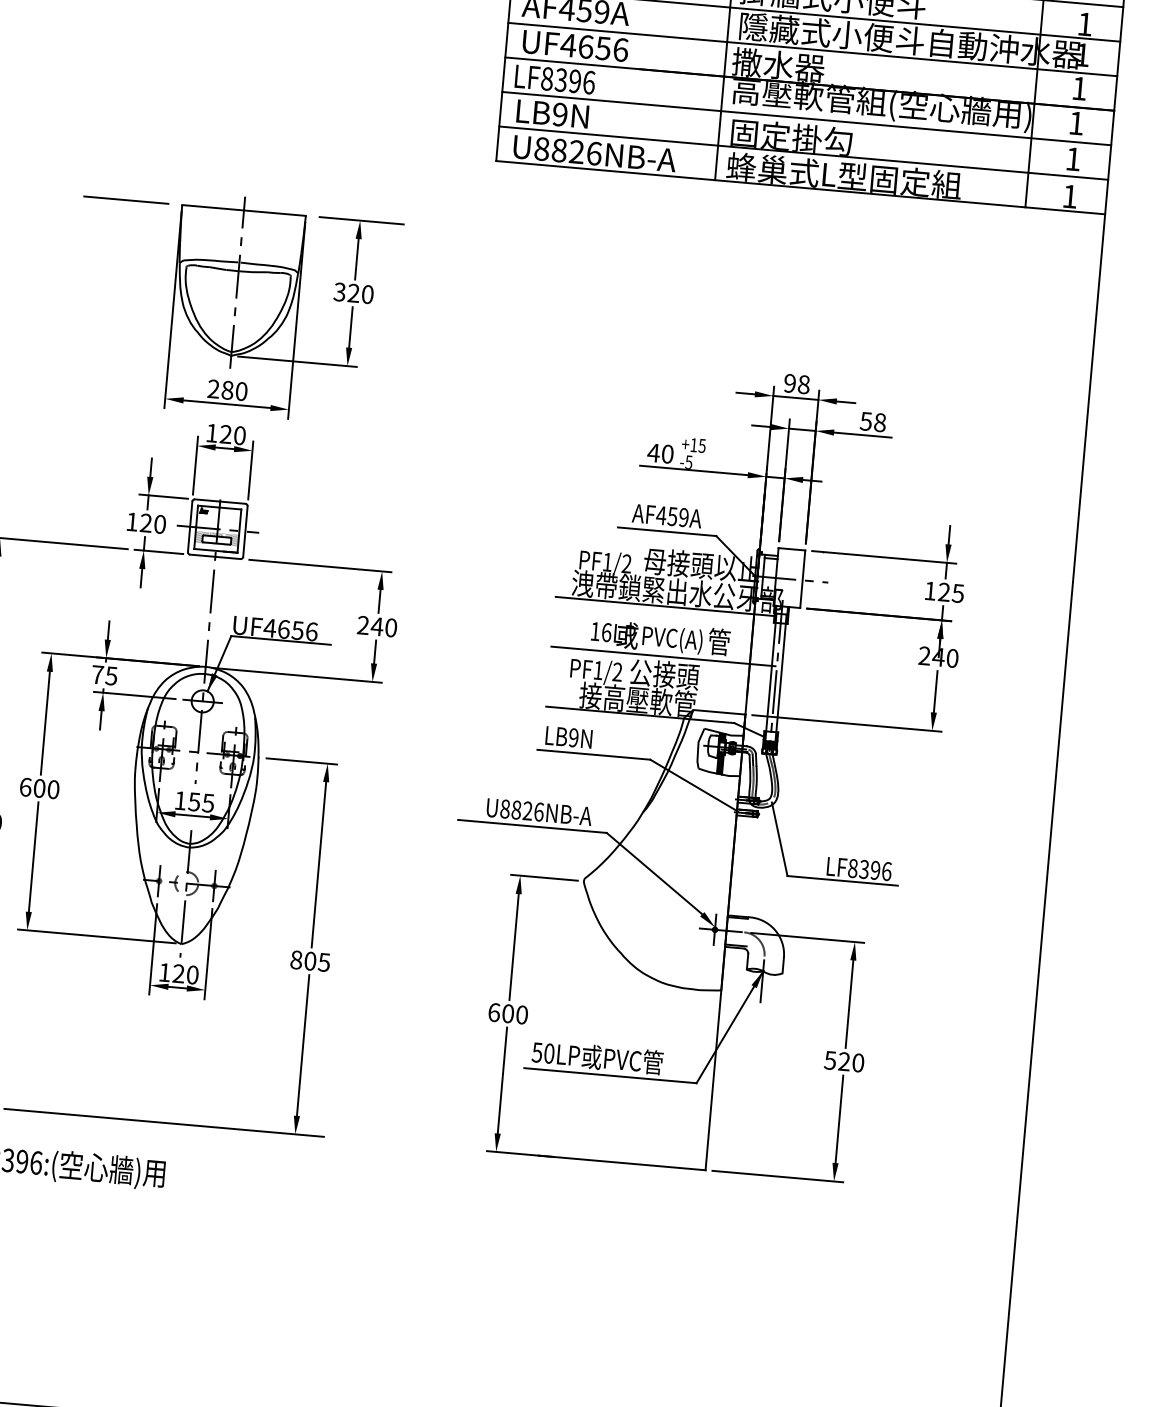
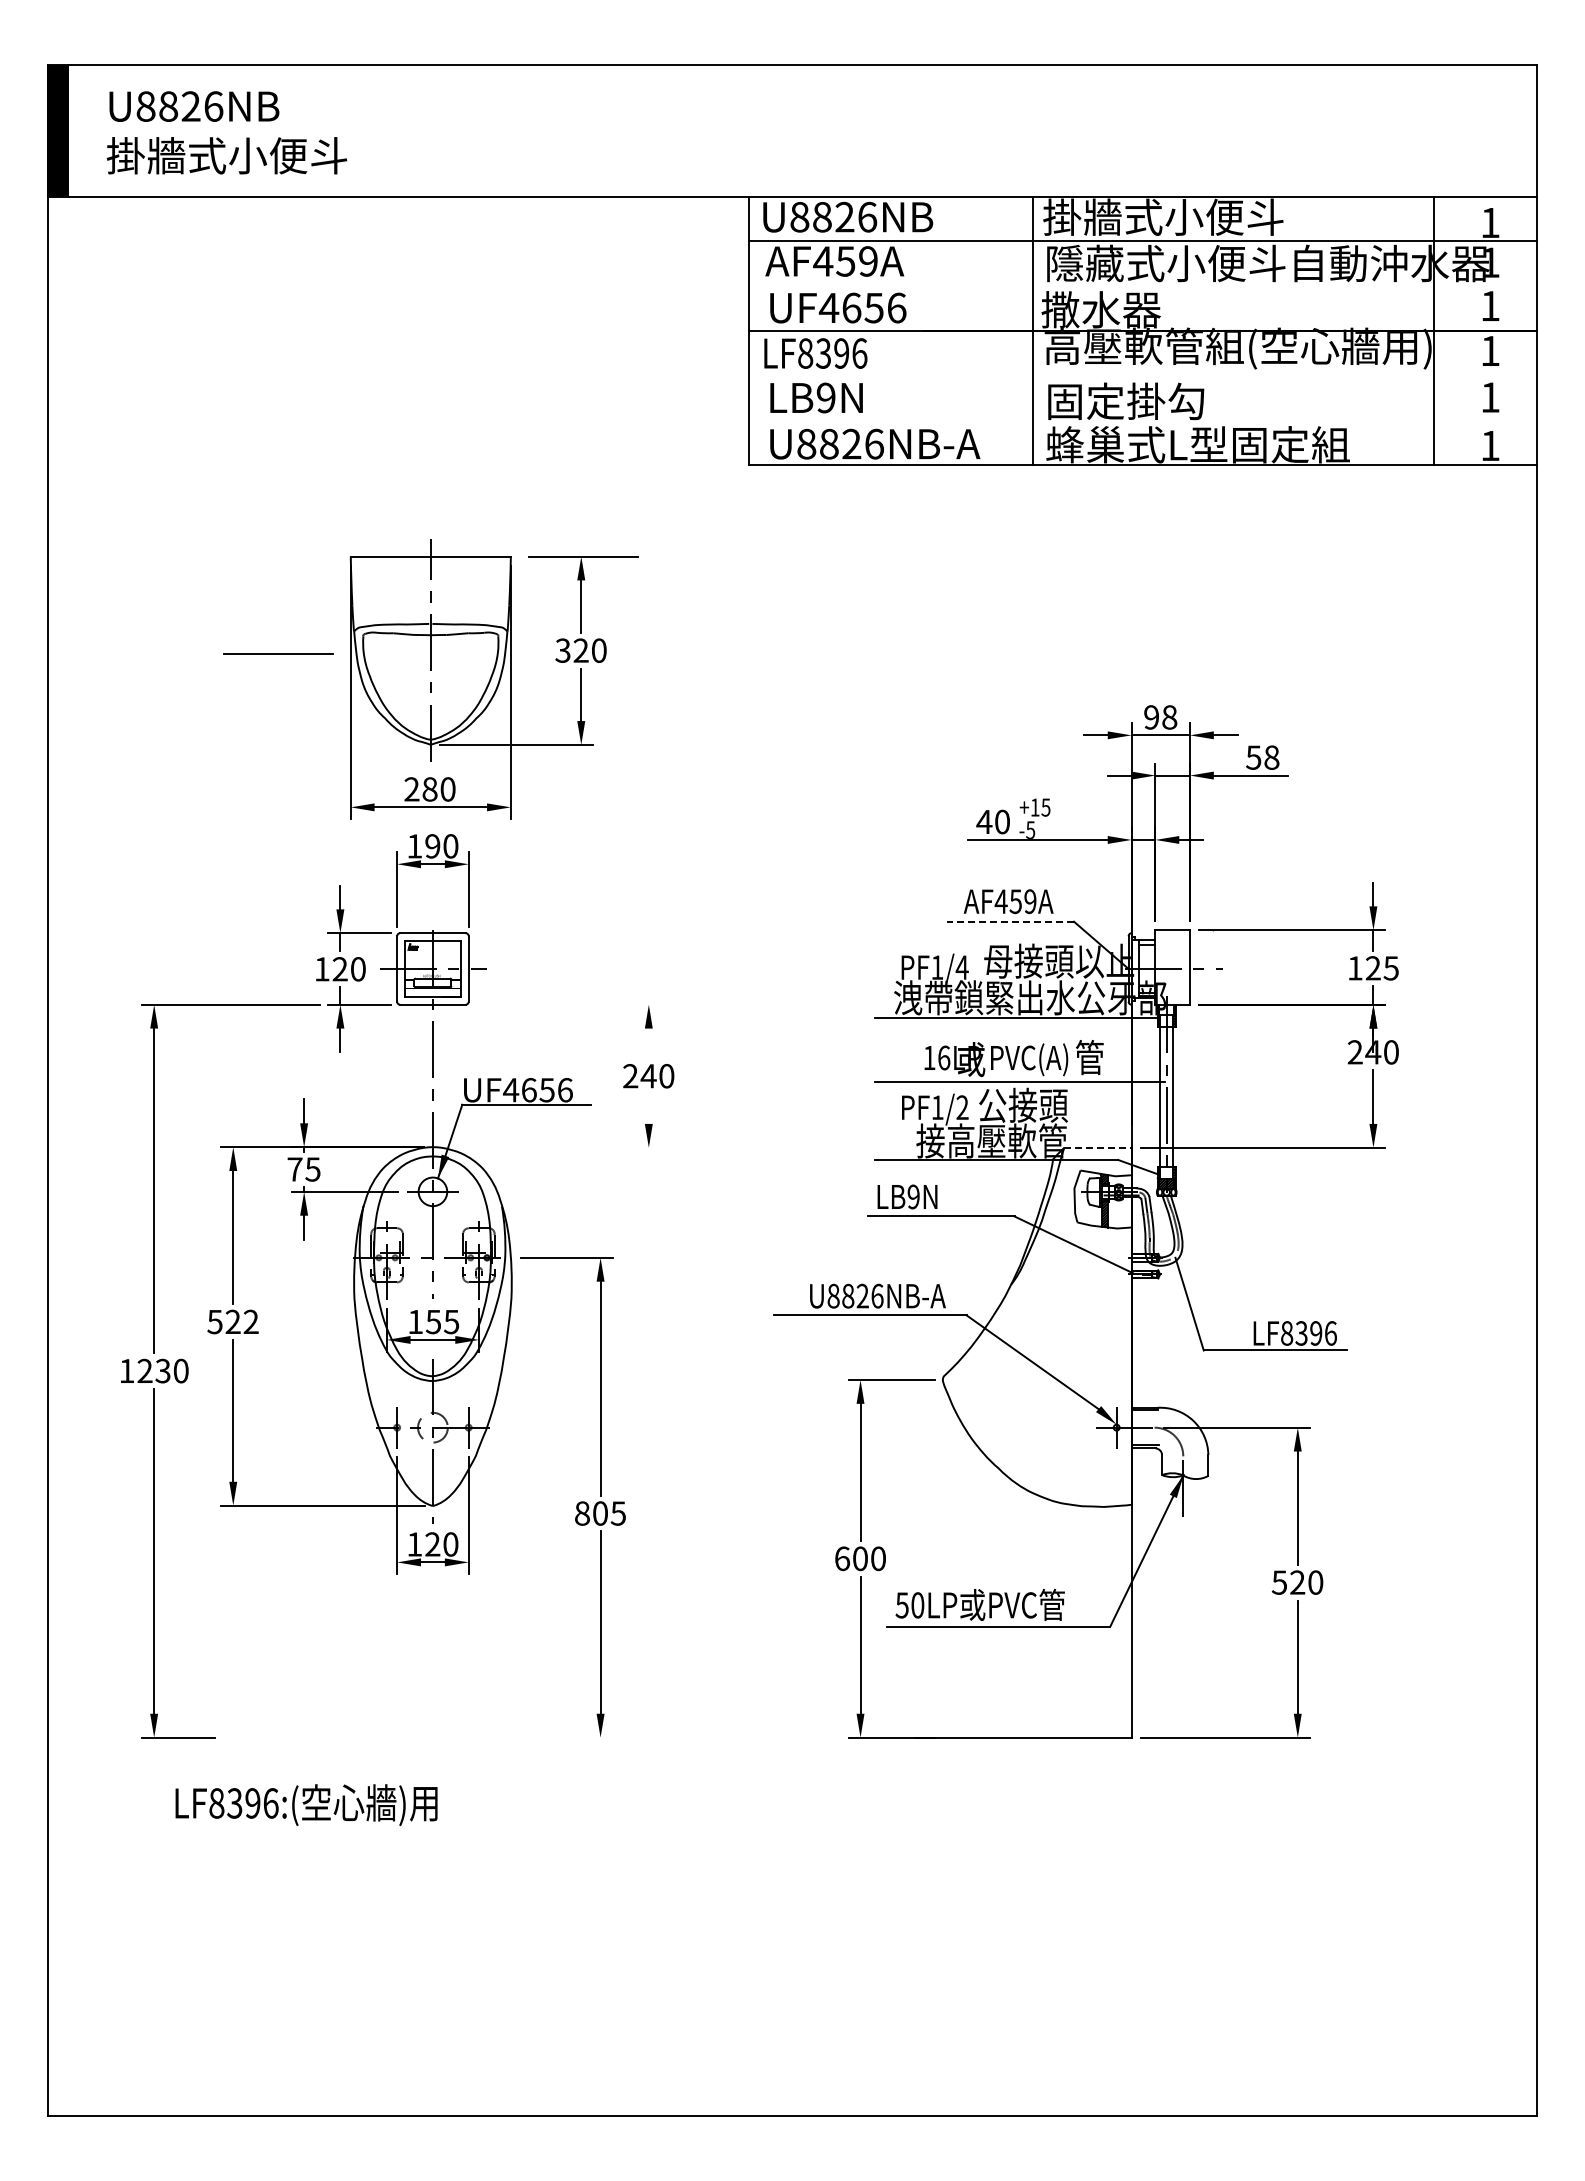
line: (812, 49) -> (1143, 285), removed
line: (806, 118) -> (1143, 375), removed
line: (803, 153) -> (1143, 420), removed
line: (126, 200) -> (278, 653), moved
text: (225, 434) -> (432, 846), 120 -> 190
line: (667, 531) -> (1010, 921), solid -> dashed
text: (626, 563) -> (961, 967), PF1/2 -> PF1/4
line: (320, 565) -> (568, 1004), removed
line: (379, 601) -> (648, 1043), removed
line: (374, 651) -> (648, 1108), removed
line: (296, 675) -> (550, 1147), removed
line: (719, 712) -> (1097, 1147), solid -> dashed
text: (39, 788) -> (232, 1321), 600 -> 522
line: (163, 1122) -> (430, 1737), removed

